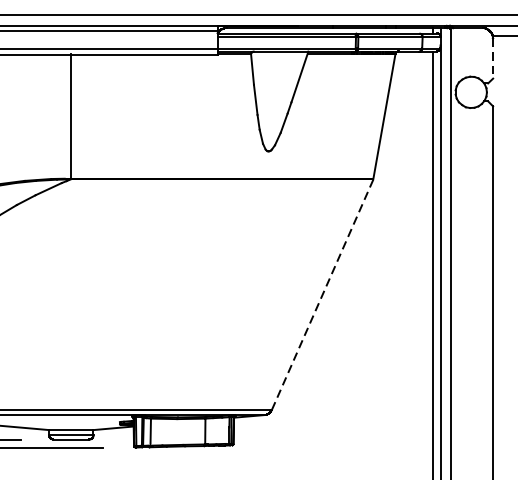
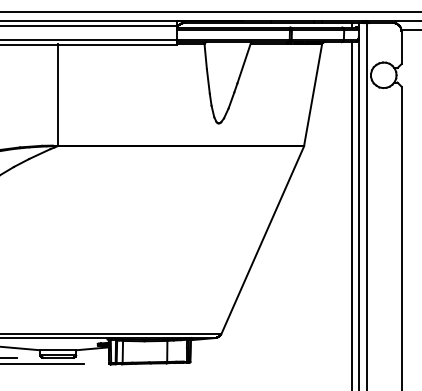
line: (492, 59) -> (401, 48), dashed -> solid
line: (322, 295) -> (262, 240), dashed -> solid

